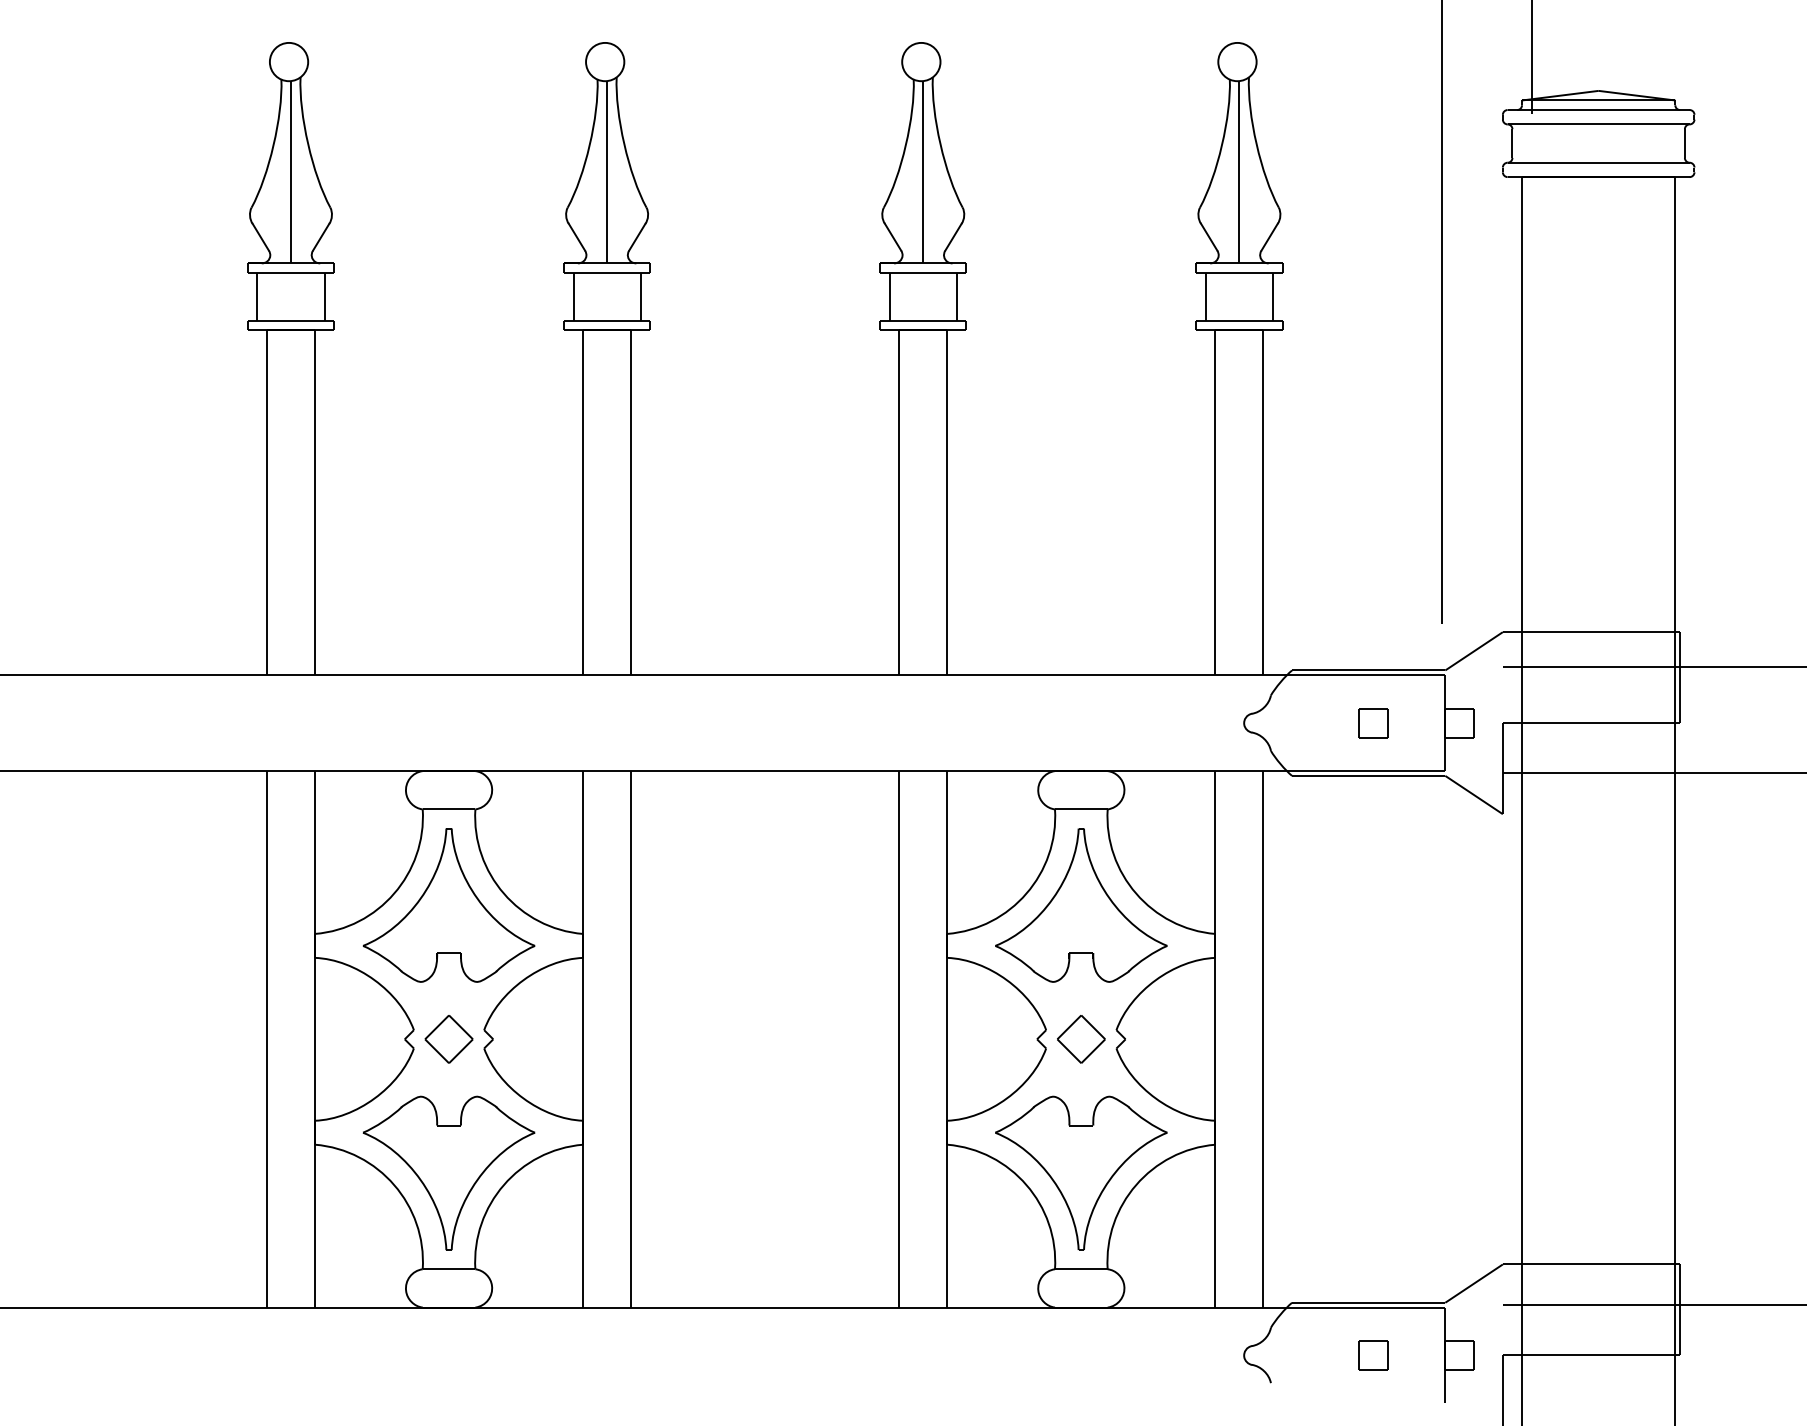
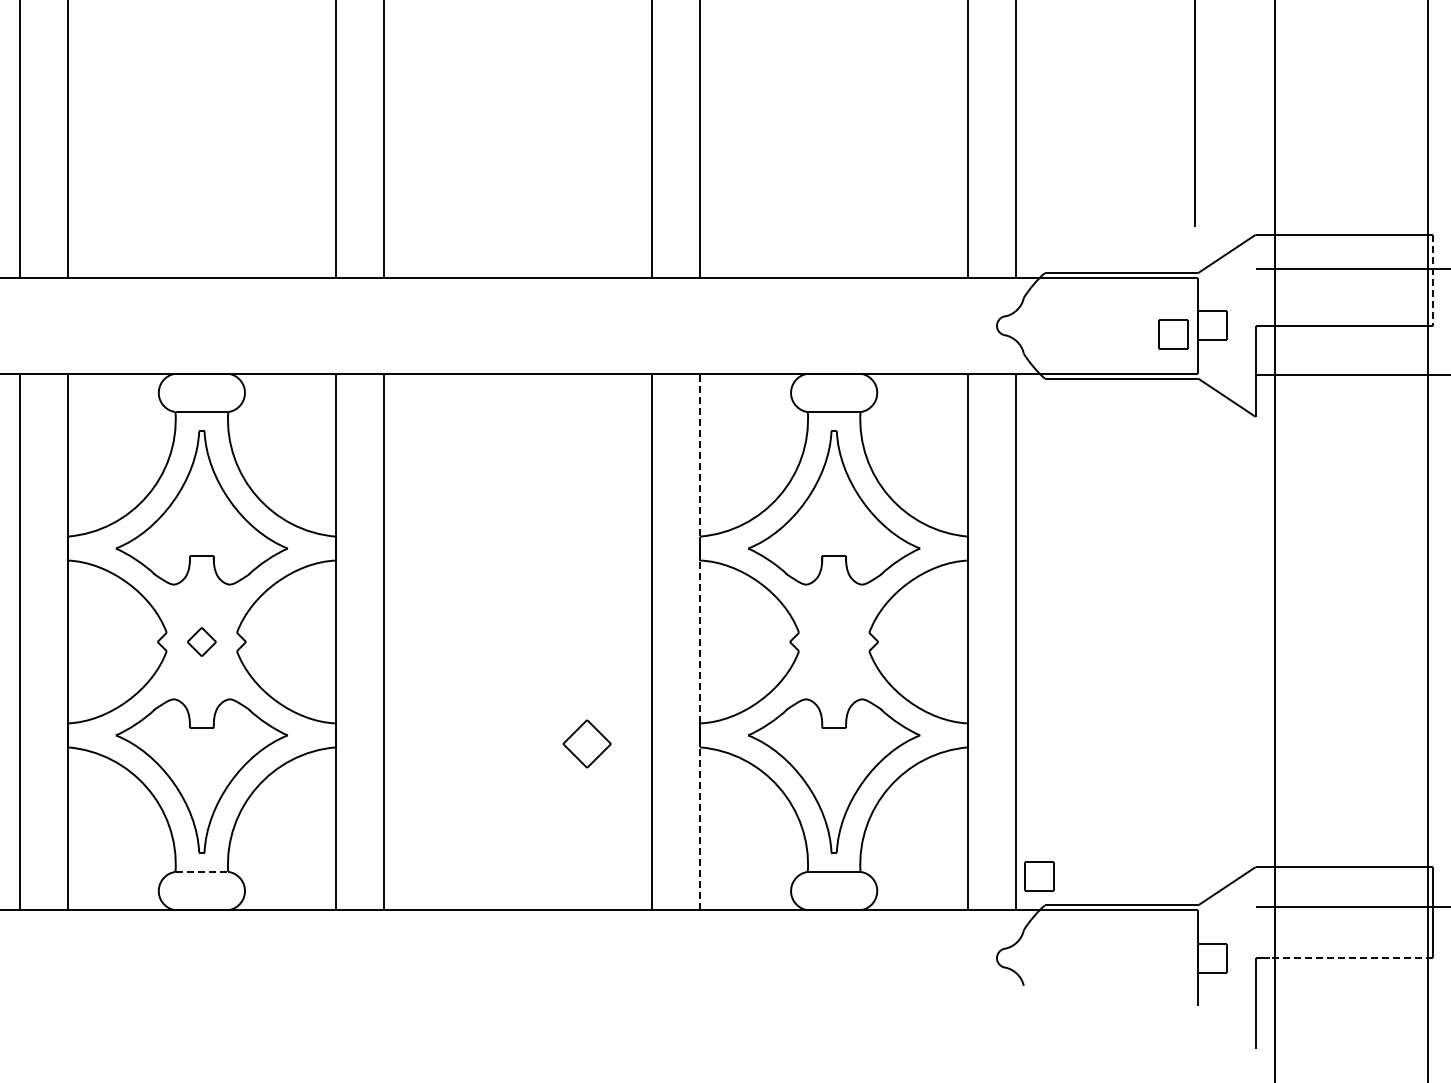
line: (1680, 678) -> (1433, 281), solid -> dashed
part: (1373, 723) -> (1173, 335), moved
line: (947, 1038) -> (700, 641), solid -> dashed
part: (448, 1039) -> (201, 642), size x0.6
part: (1081, 1039) -> (587, 744), moved
line: (449, 1269) -> (202, 872), solid -> dashed
part: (1373, 1355) -> (1039, 876), moved
line: (1598, 1355) -> (1351, 958), solid -> dashed

